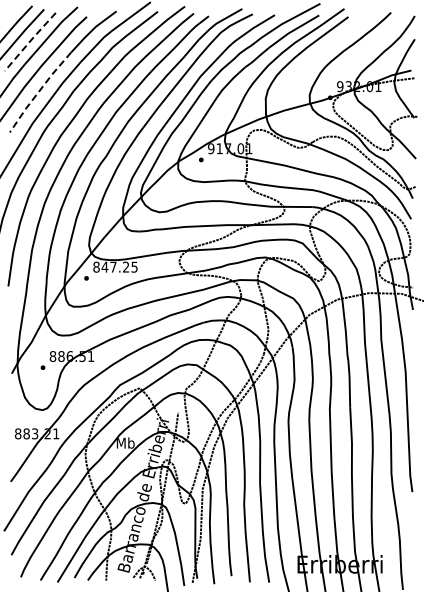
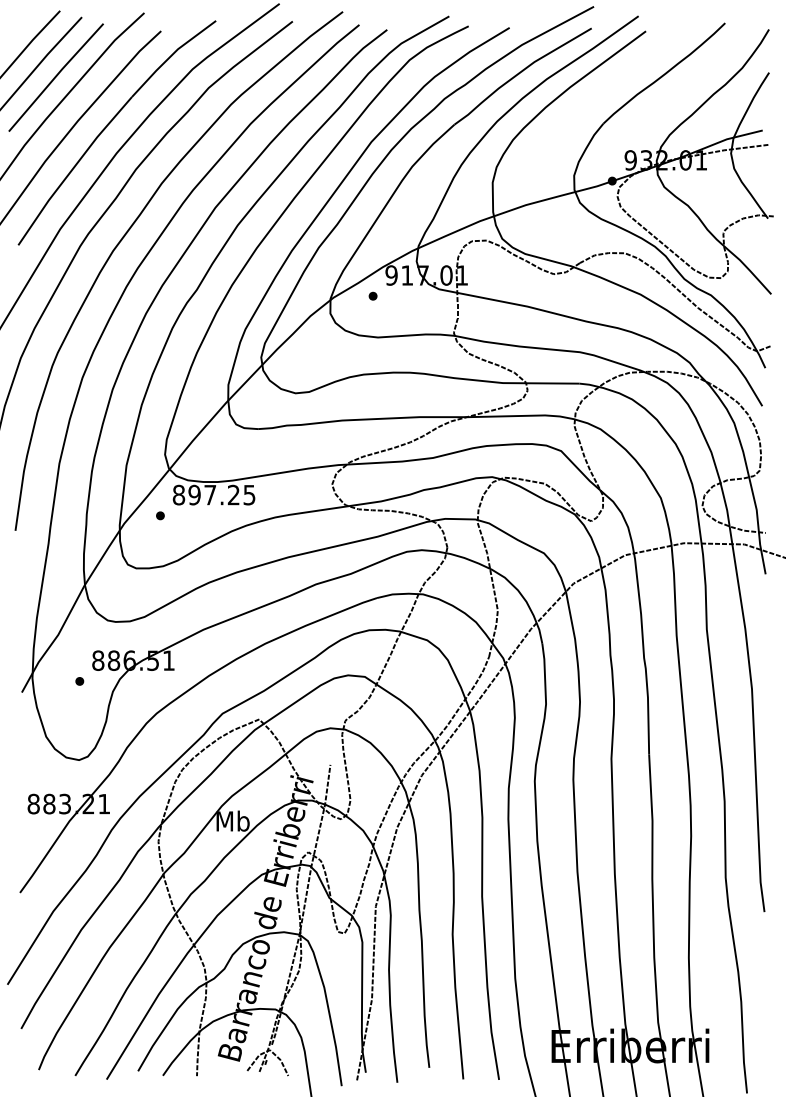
line: (29, 41) -> (54, 76), dashed -> solid
line: (39, 91) -> (73, 169), dashed -> solid
text: (104, 266) -> (193, 493), 847.25 -> 897.25

